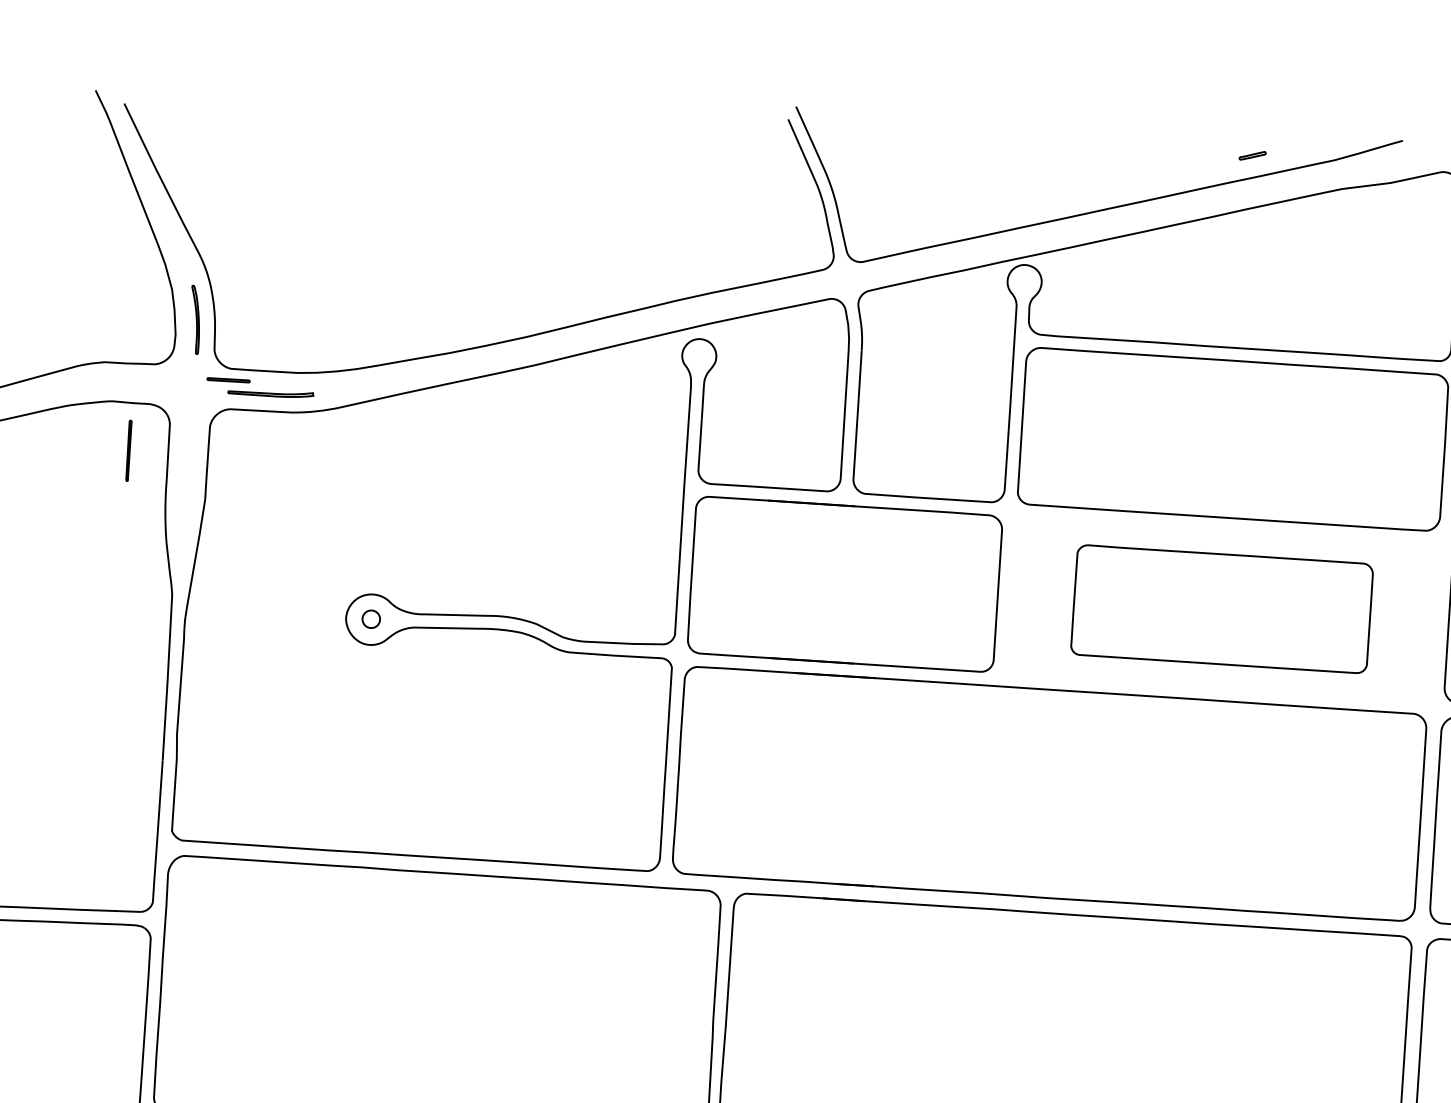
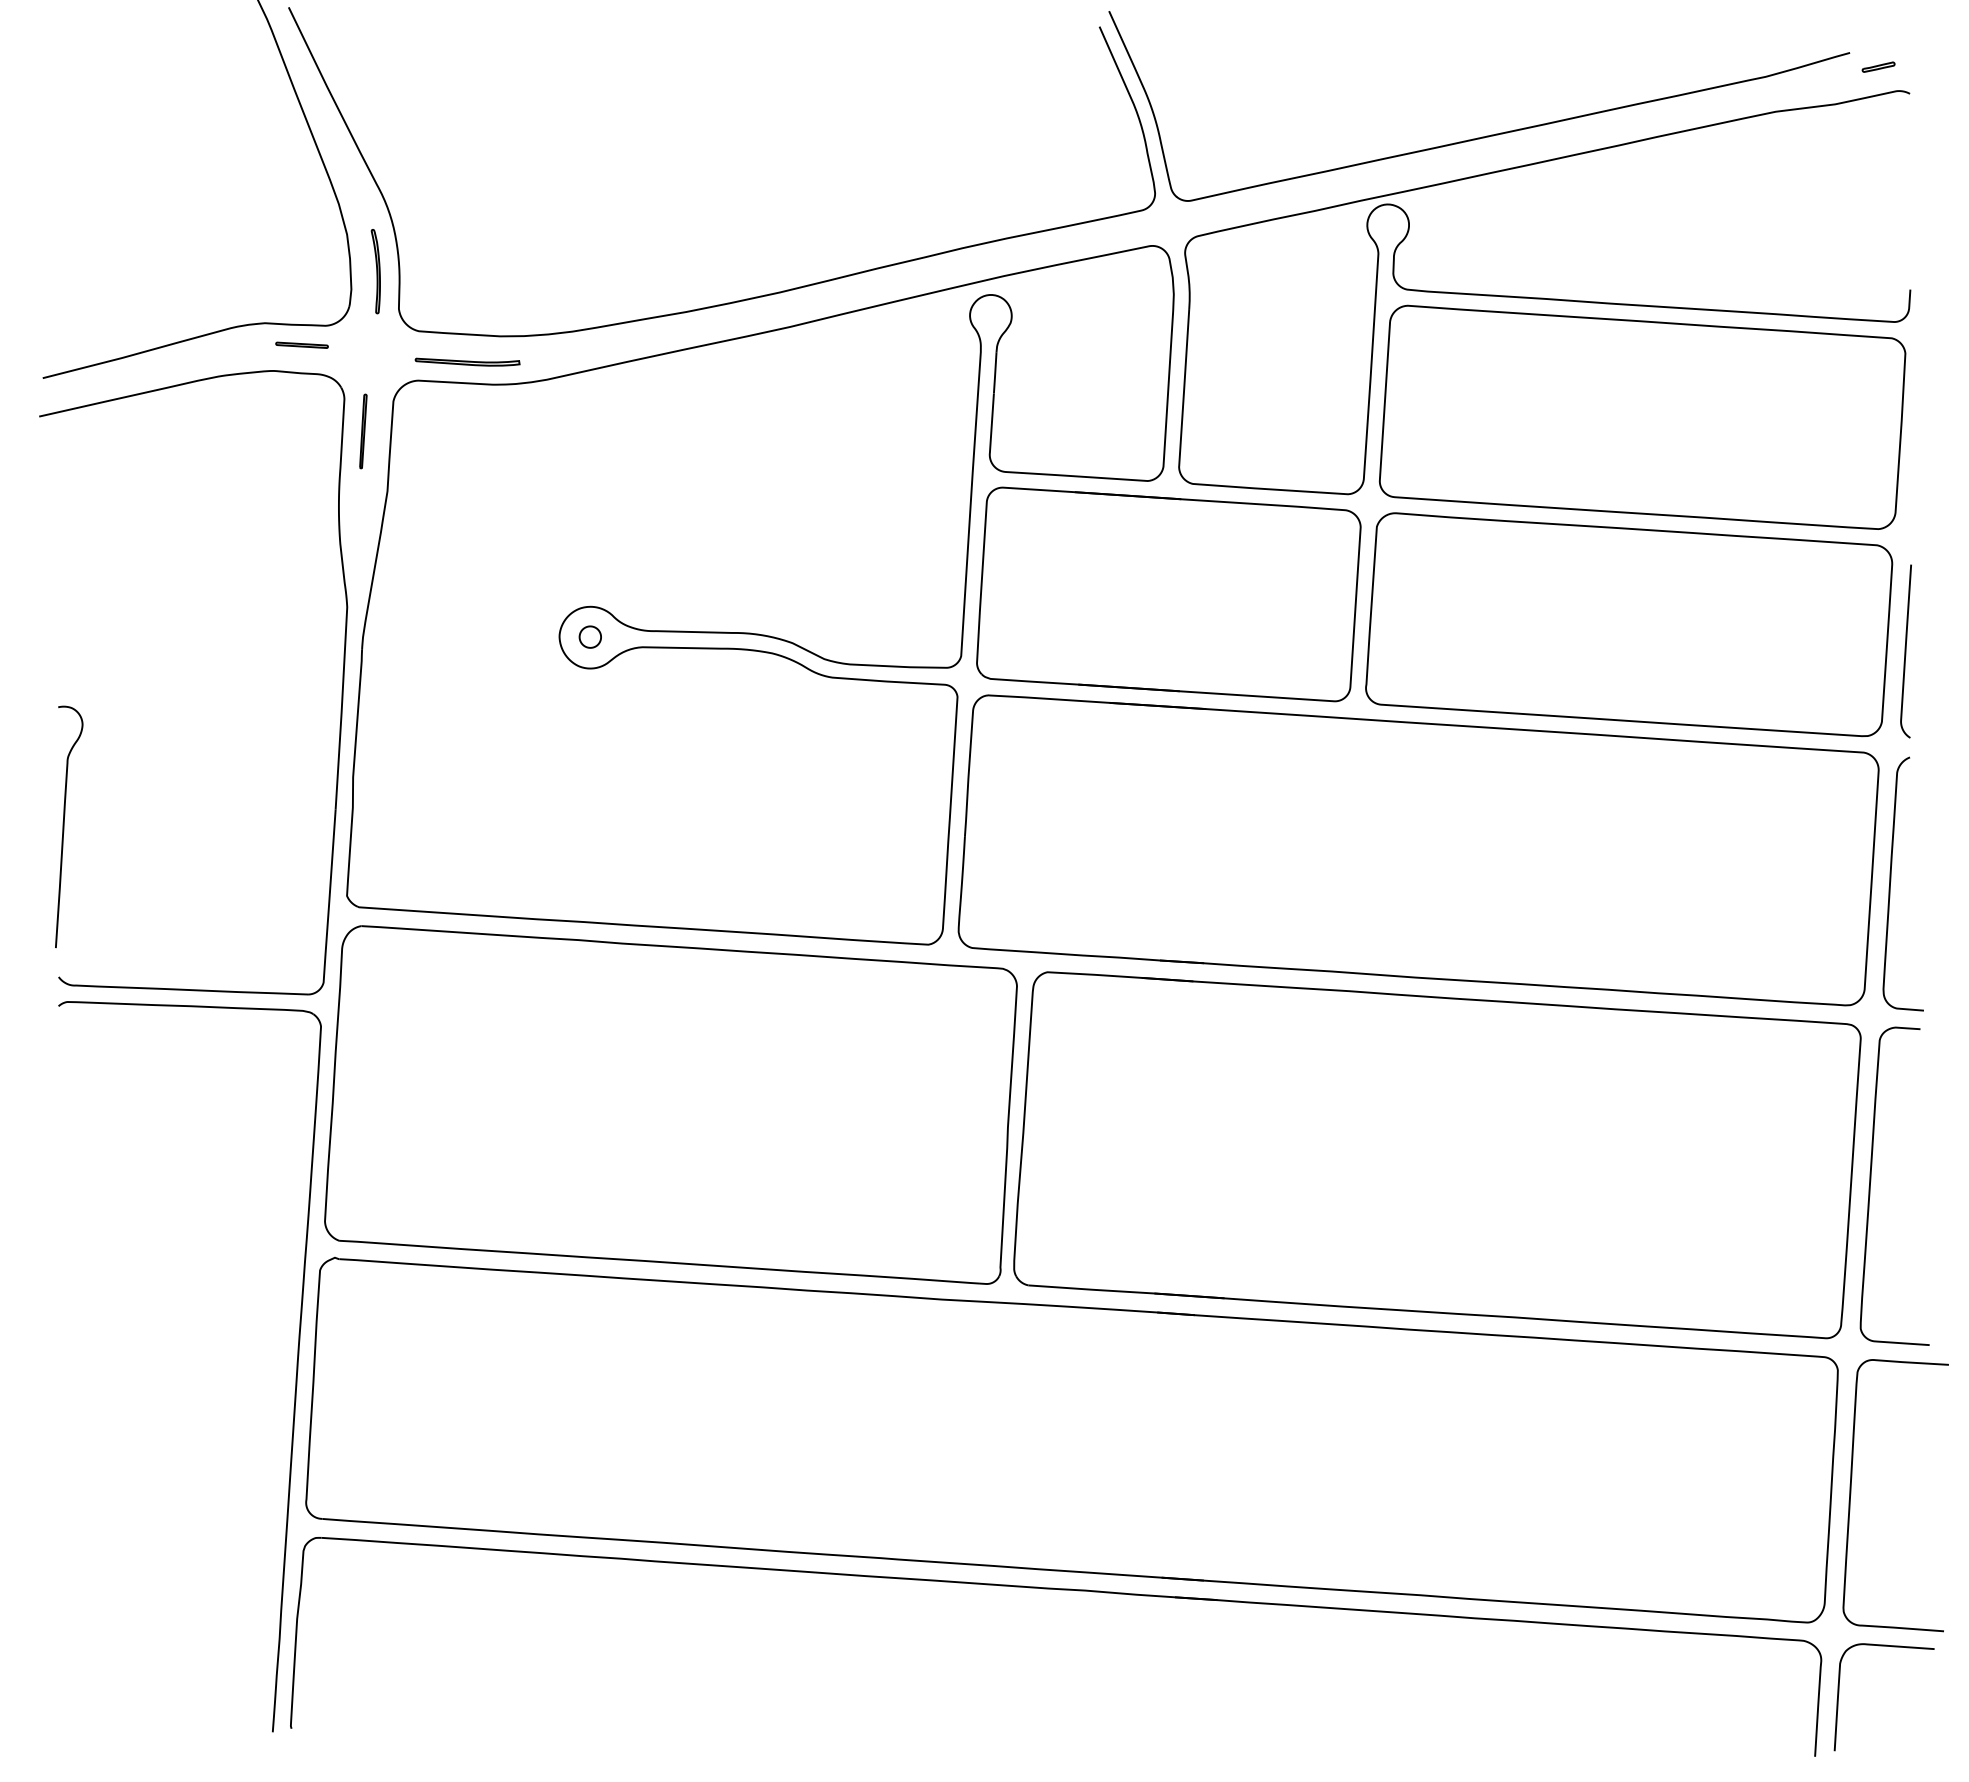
part: (1252, 155) -> (1878, 66), moved
part: (228, 379) -> (301, 344), moved
part: (129, 450) -> (363, 431), moved
part: (1222, 608) -> (1629, 624), size x1.43

